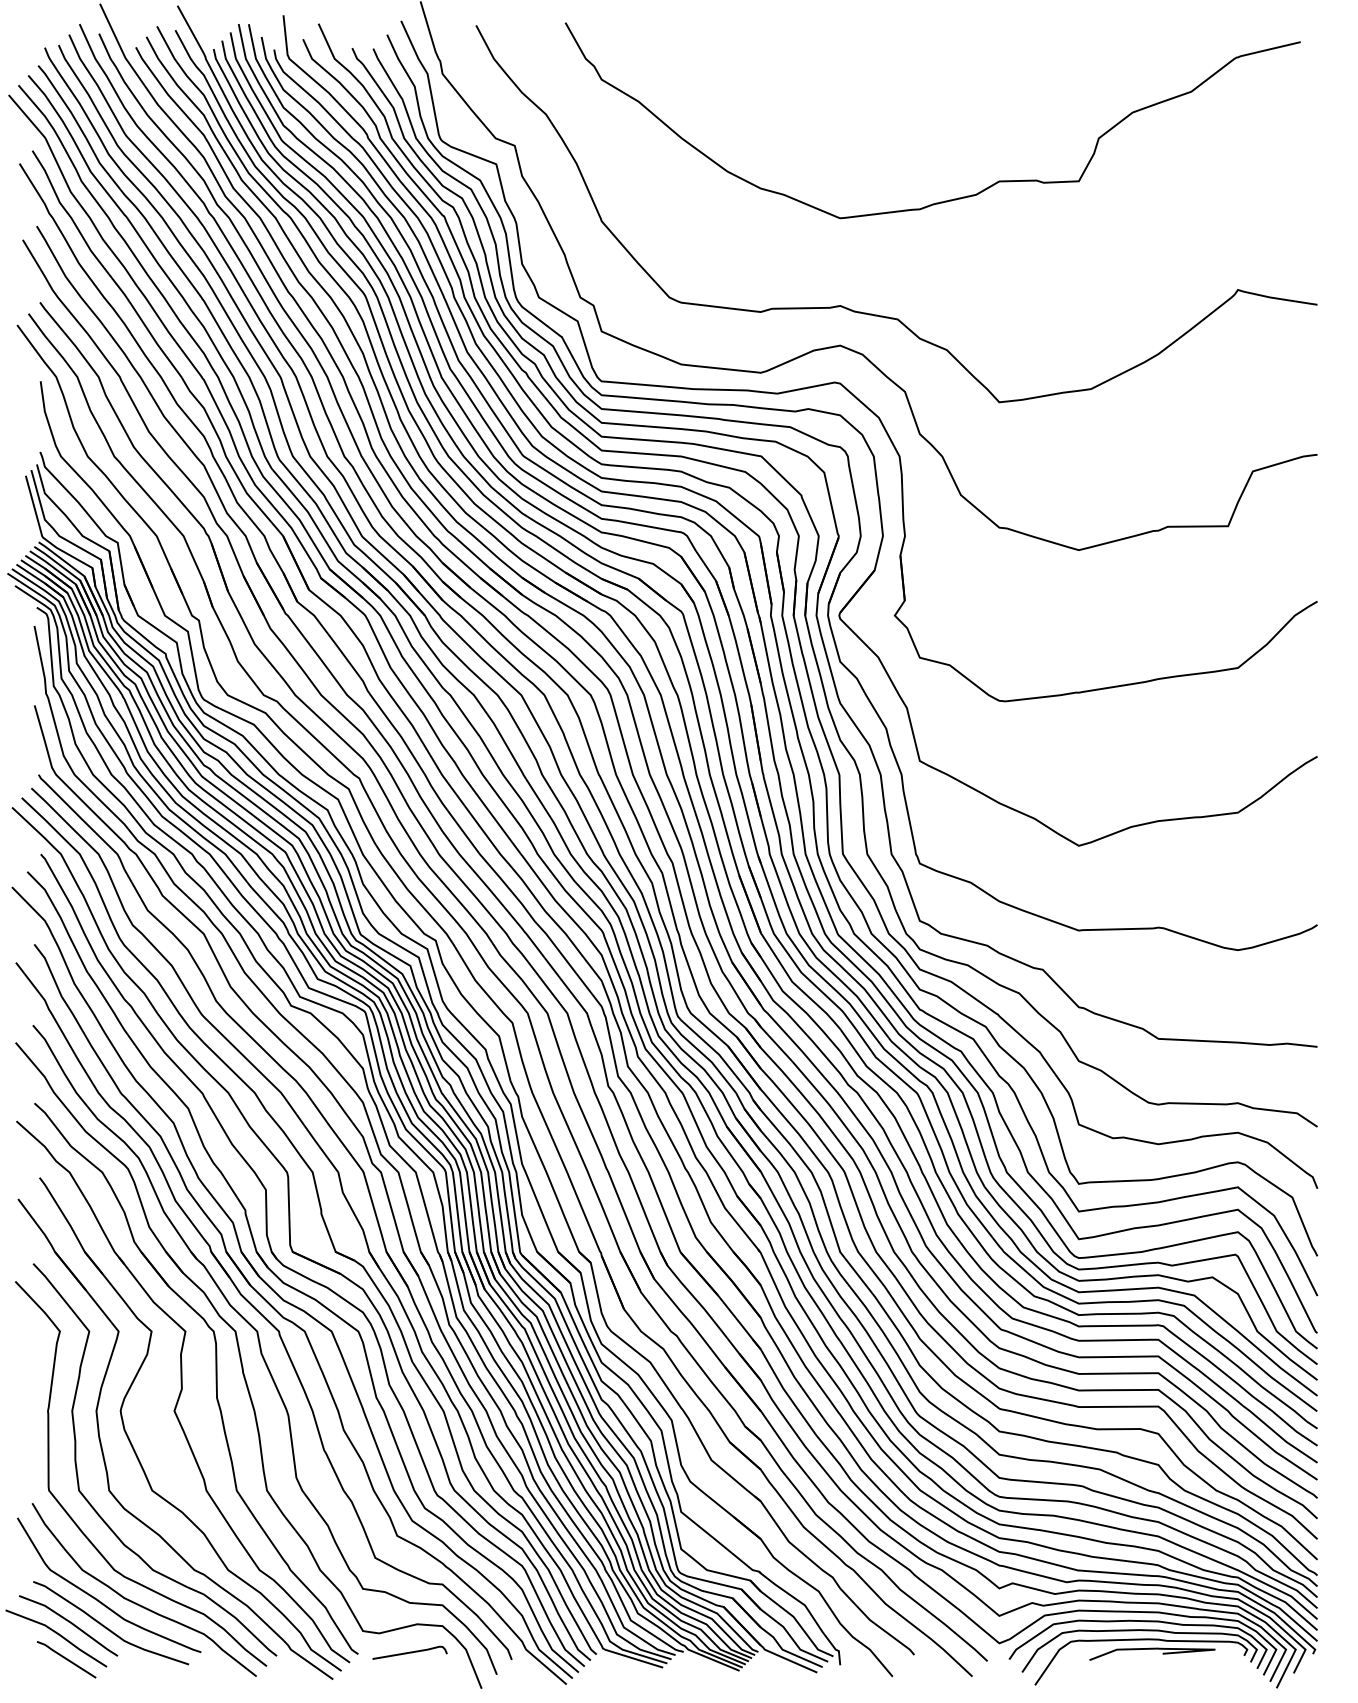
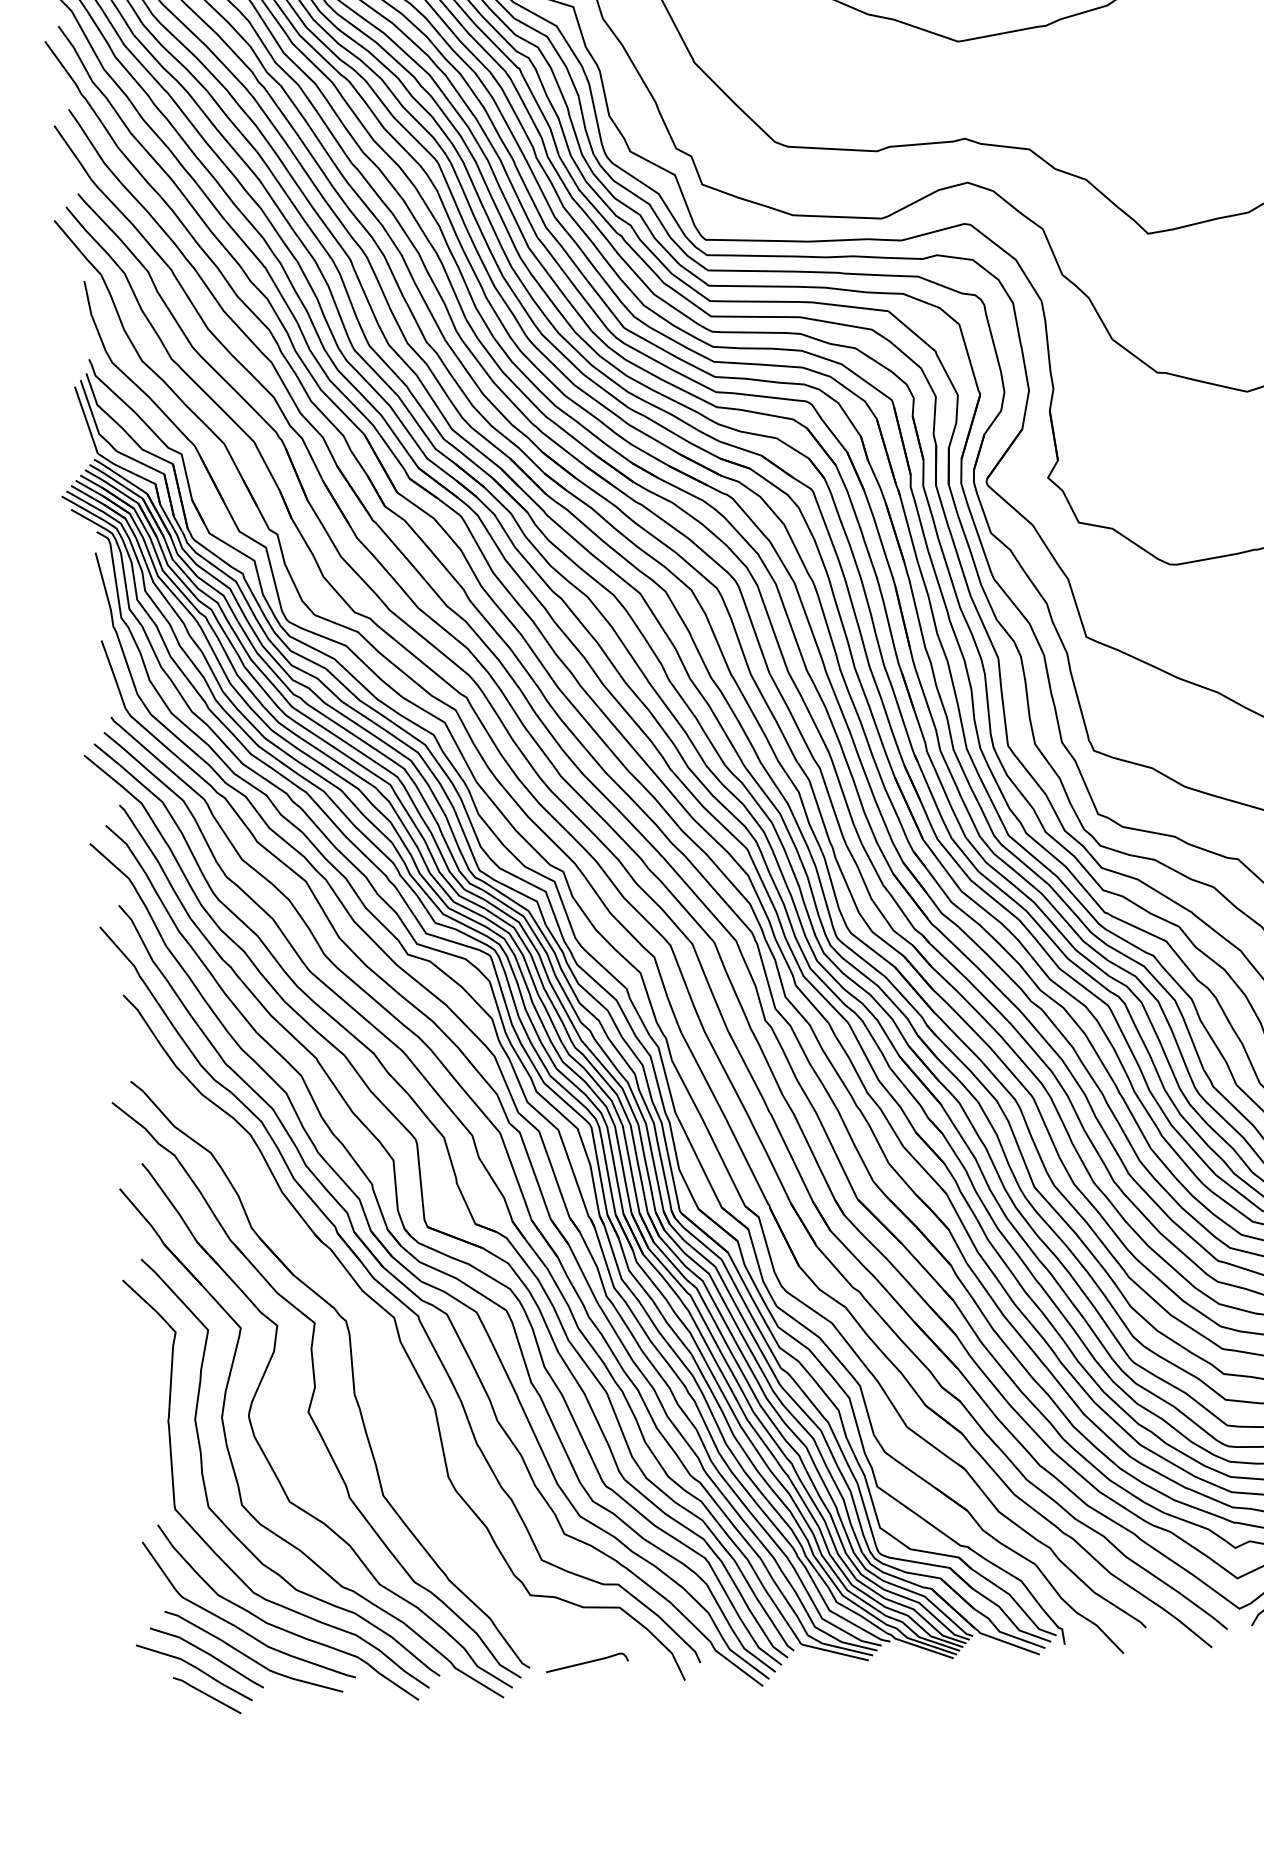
part: (248, 1365) -> (387, 1356), removed

